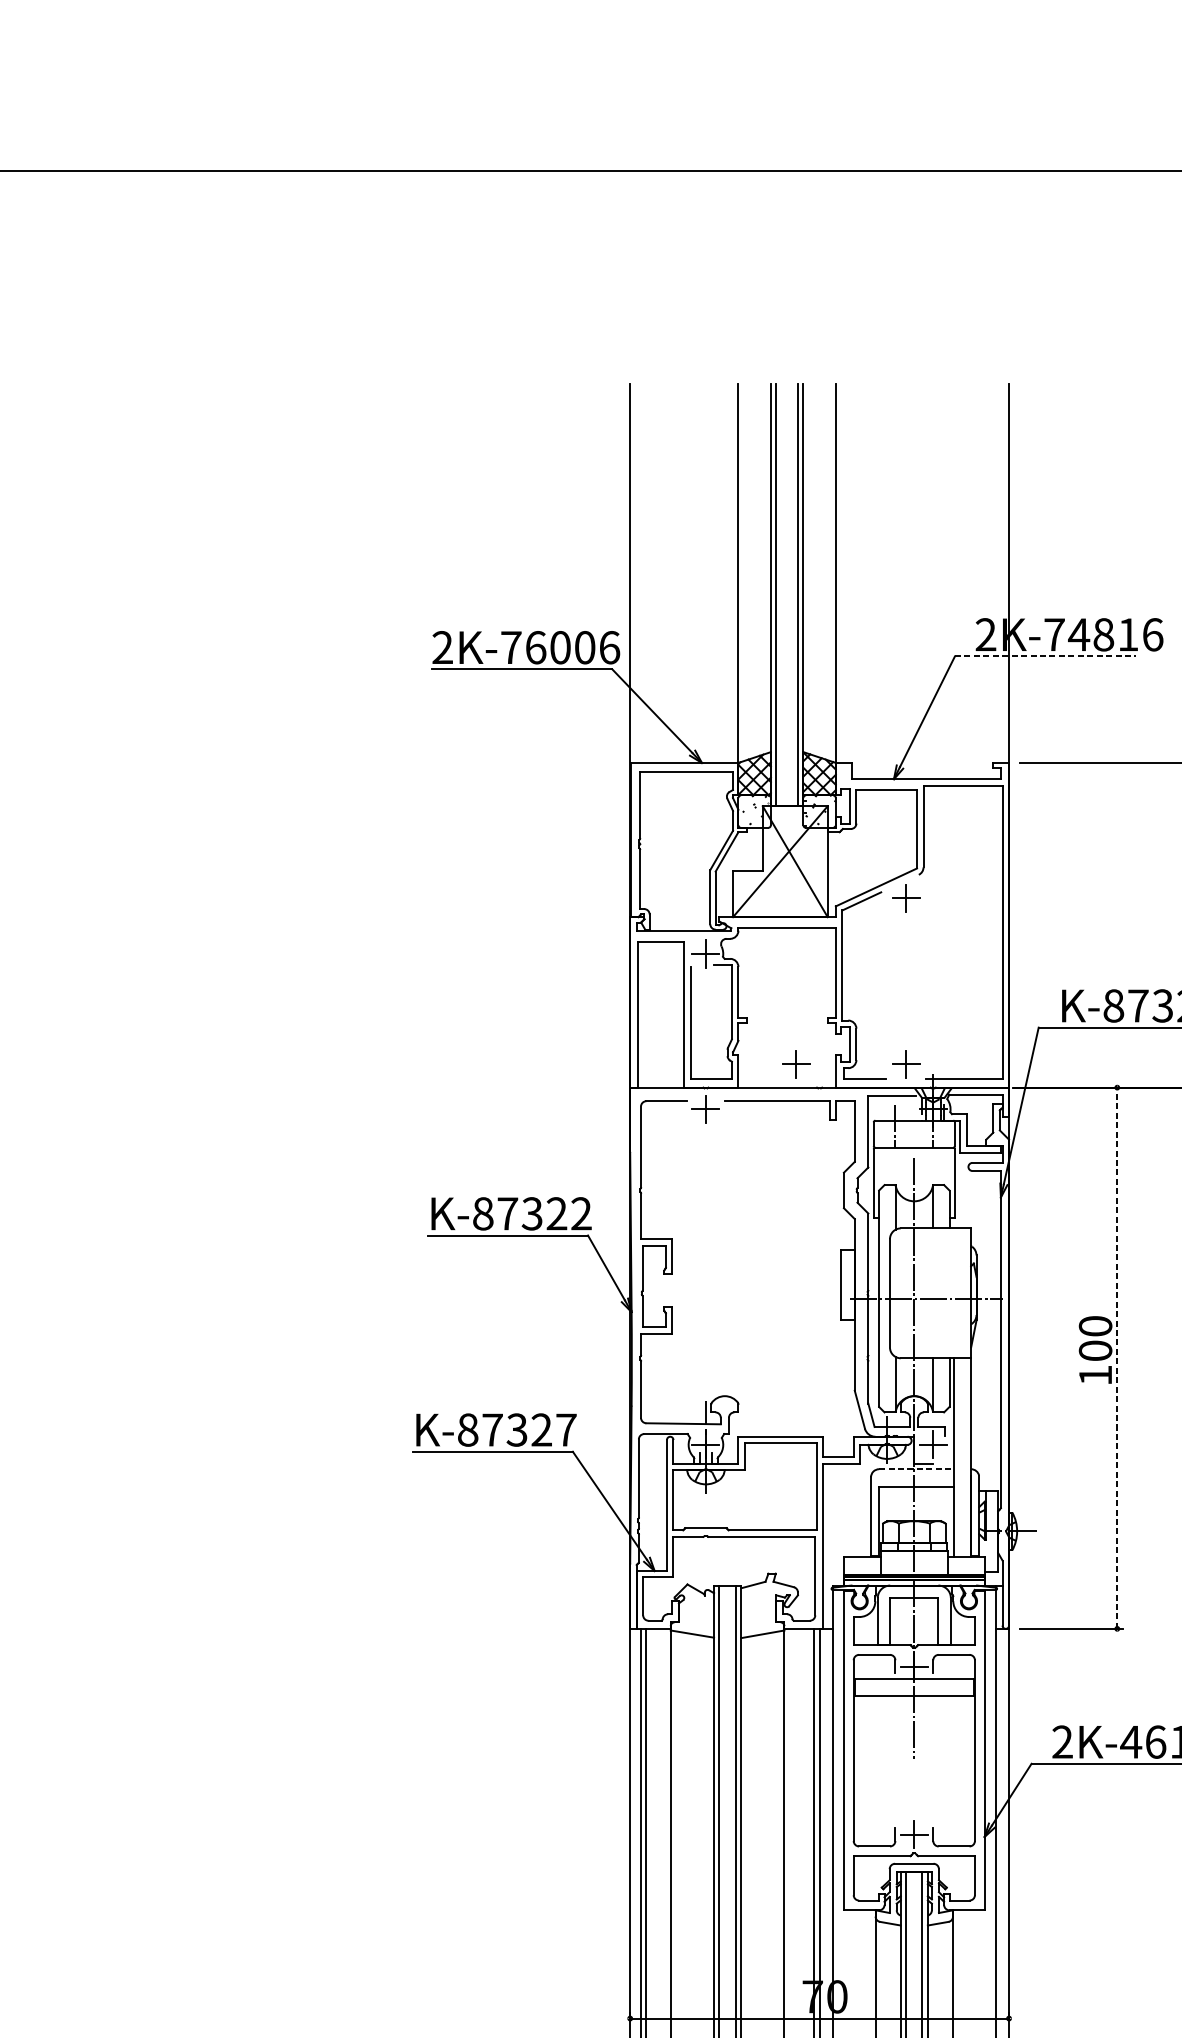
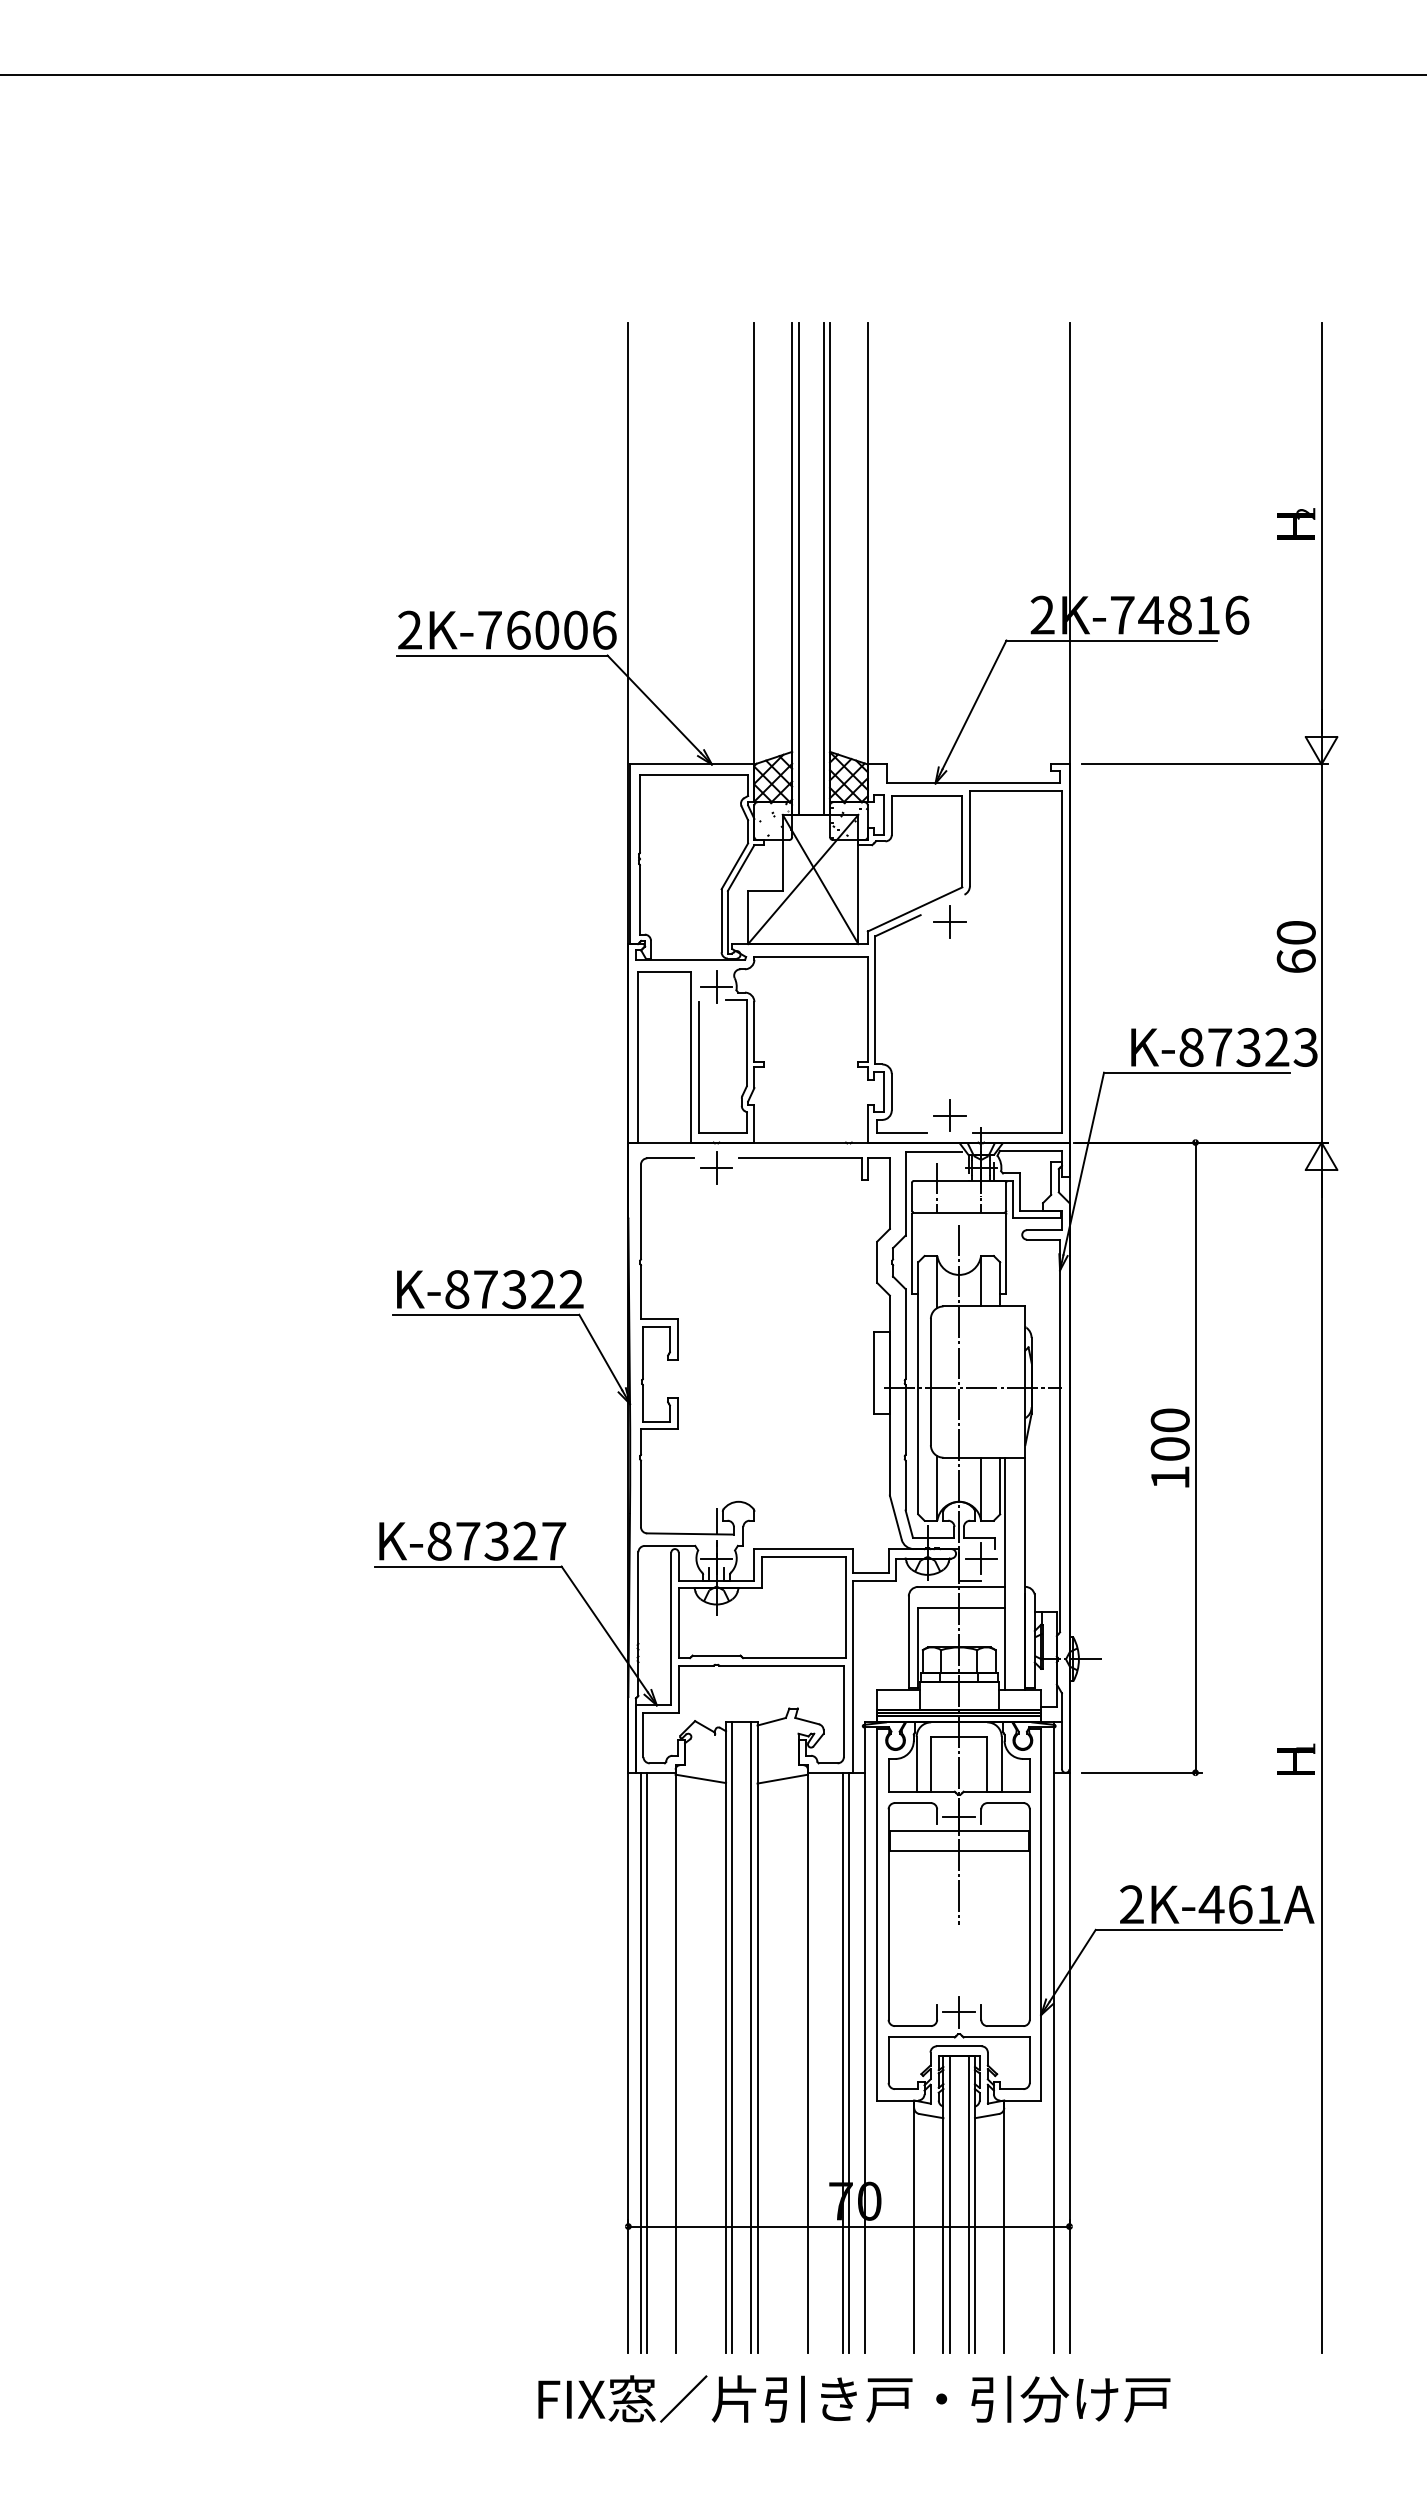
line: (1045, 656) -> (1112, 640), dashed -> solid
part: (796, 1064) -> (821, 1115), removed
line: (1117, 1358) -> (1195, 1457), dashed -> solid
line: (917, 1468) -> (962, 1586), dashed -> solid

